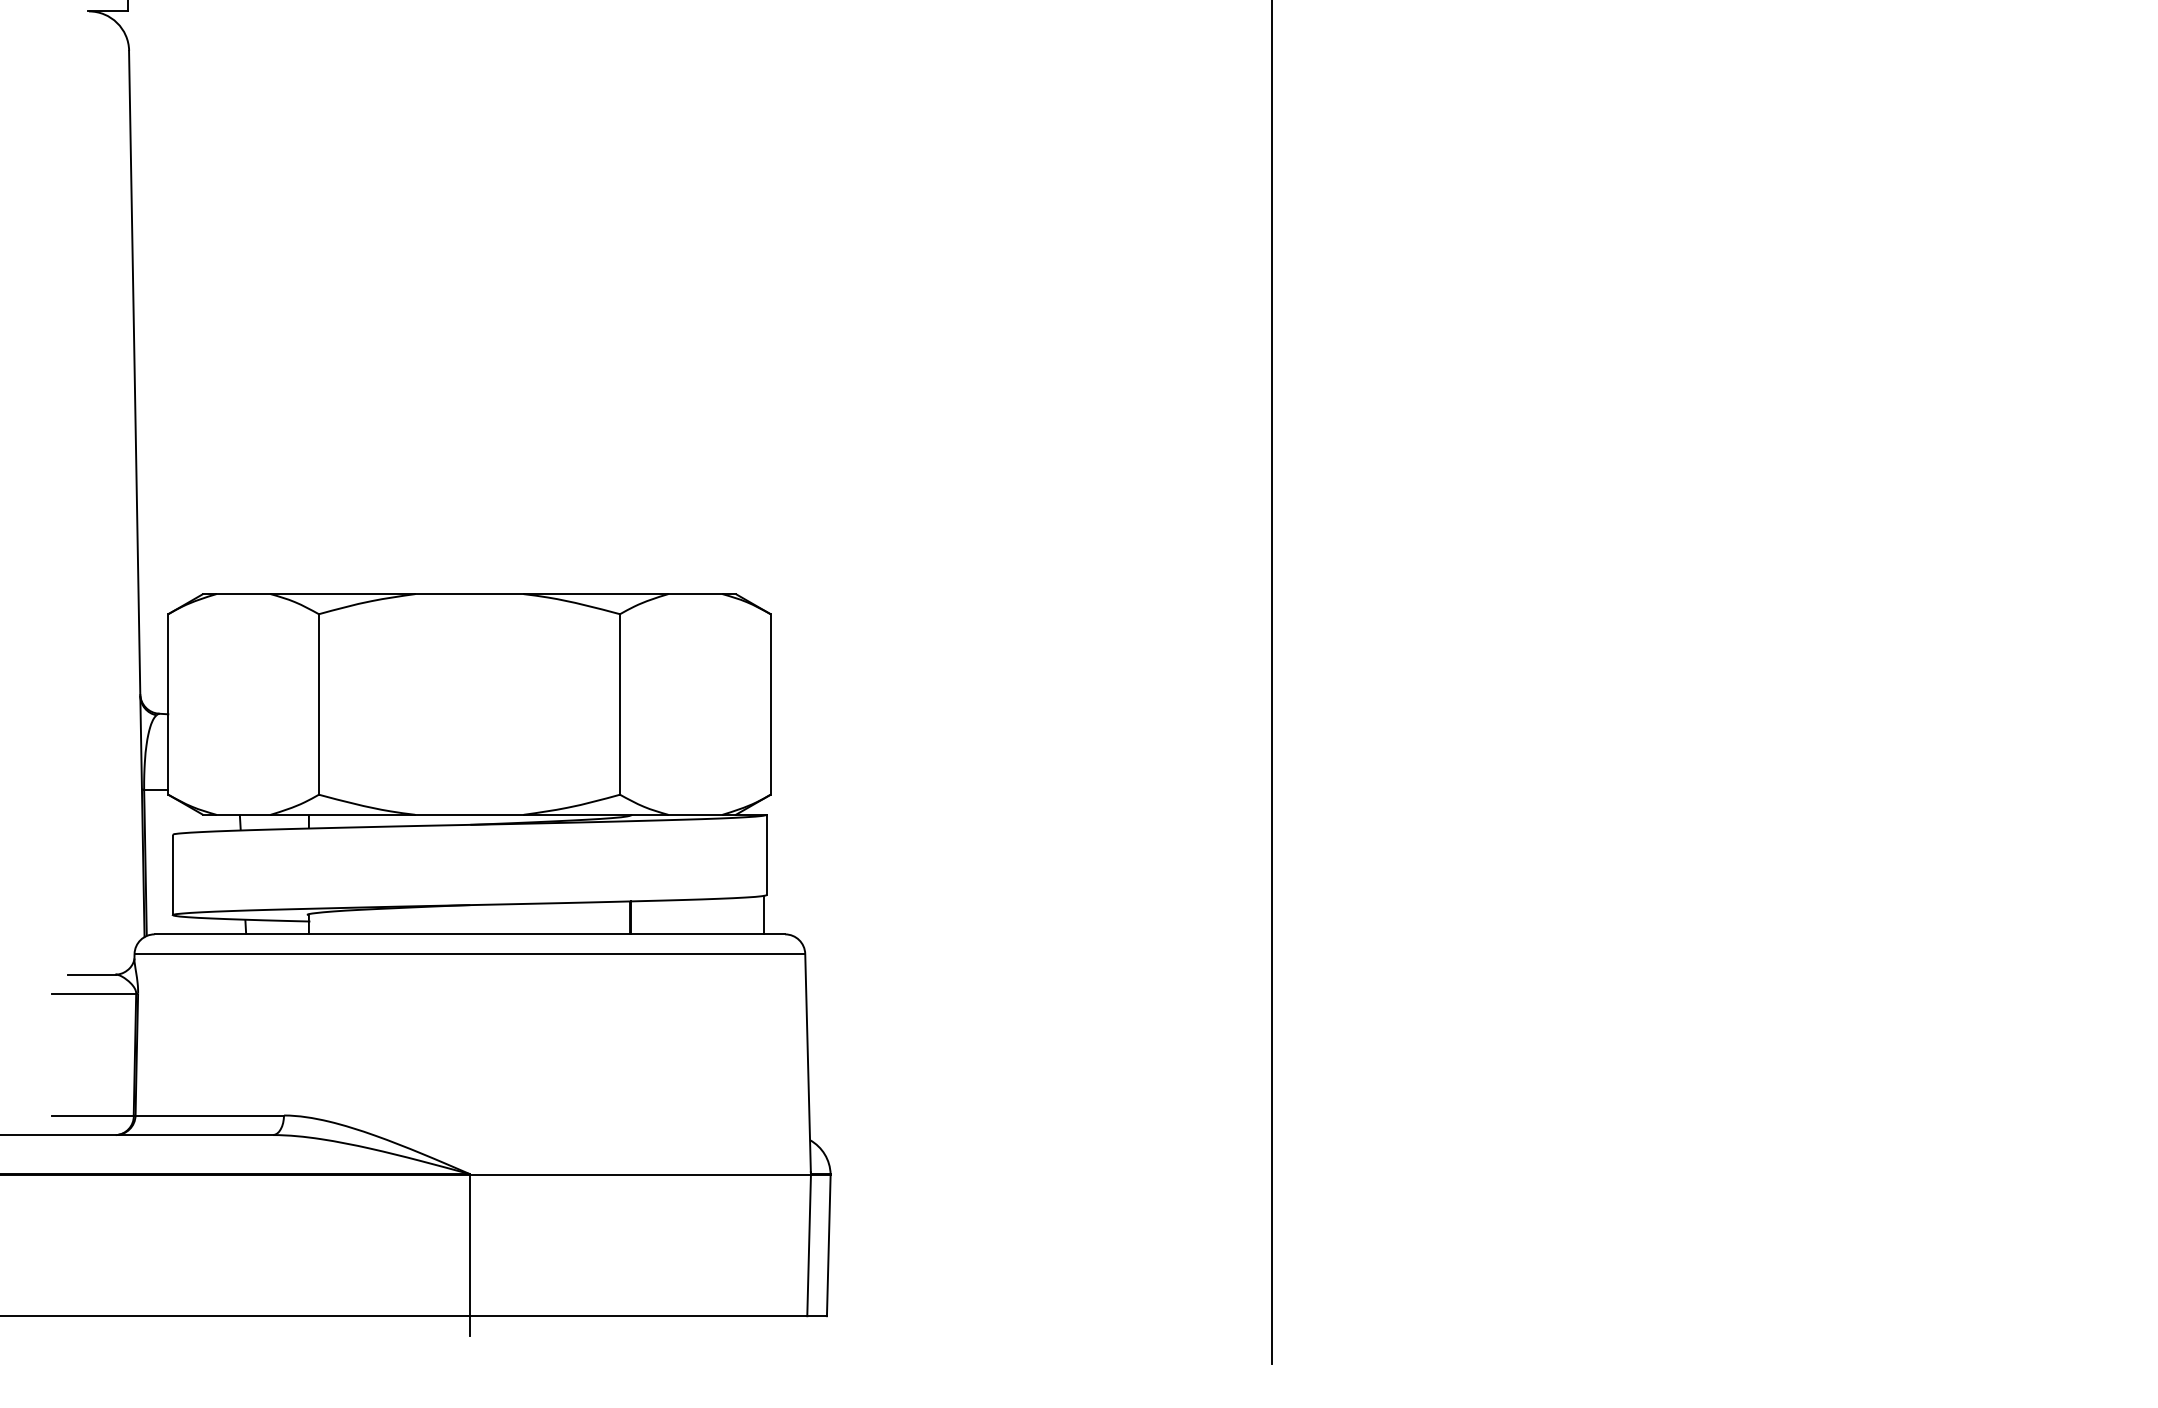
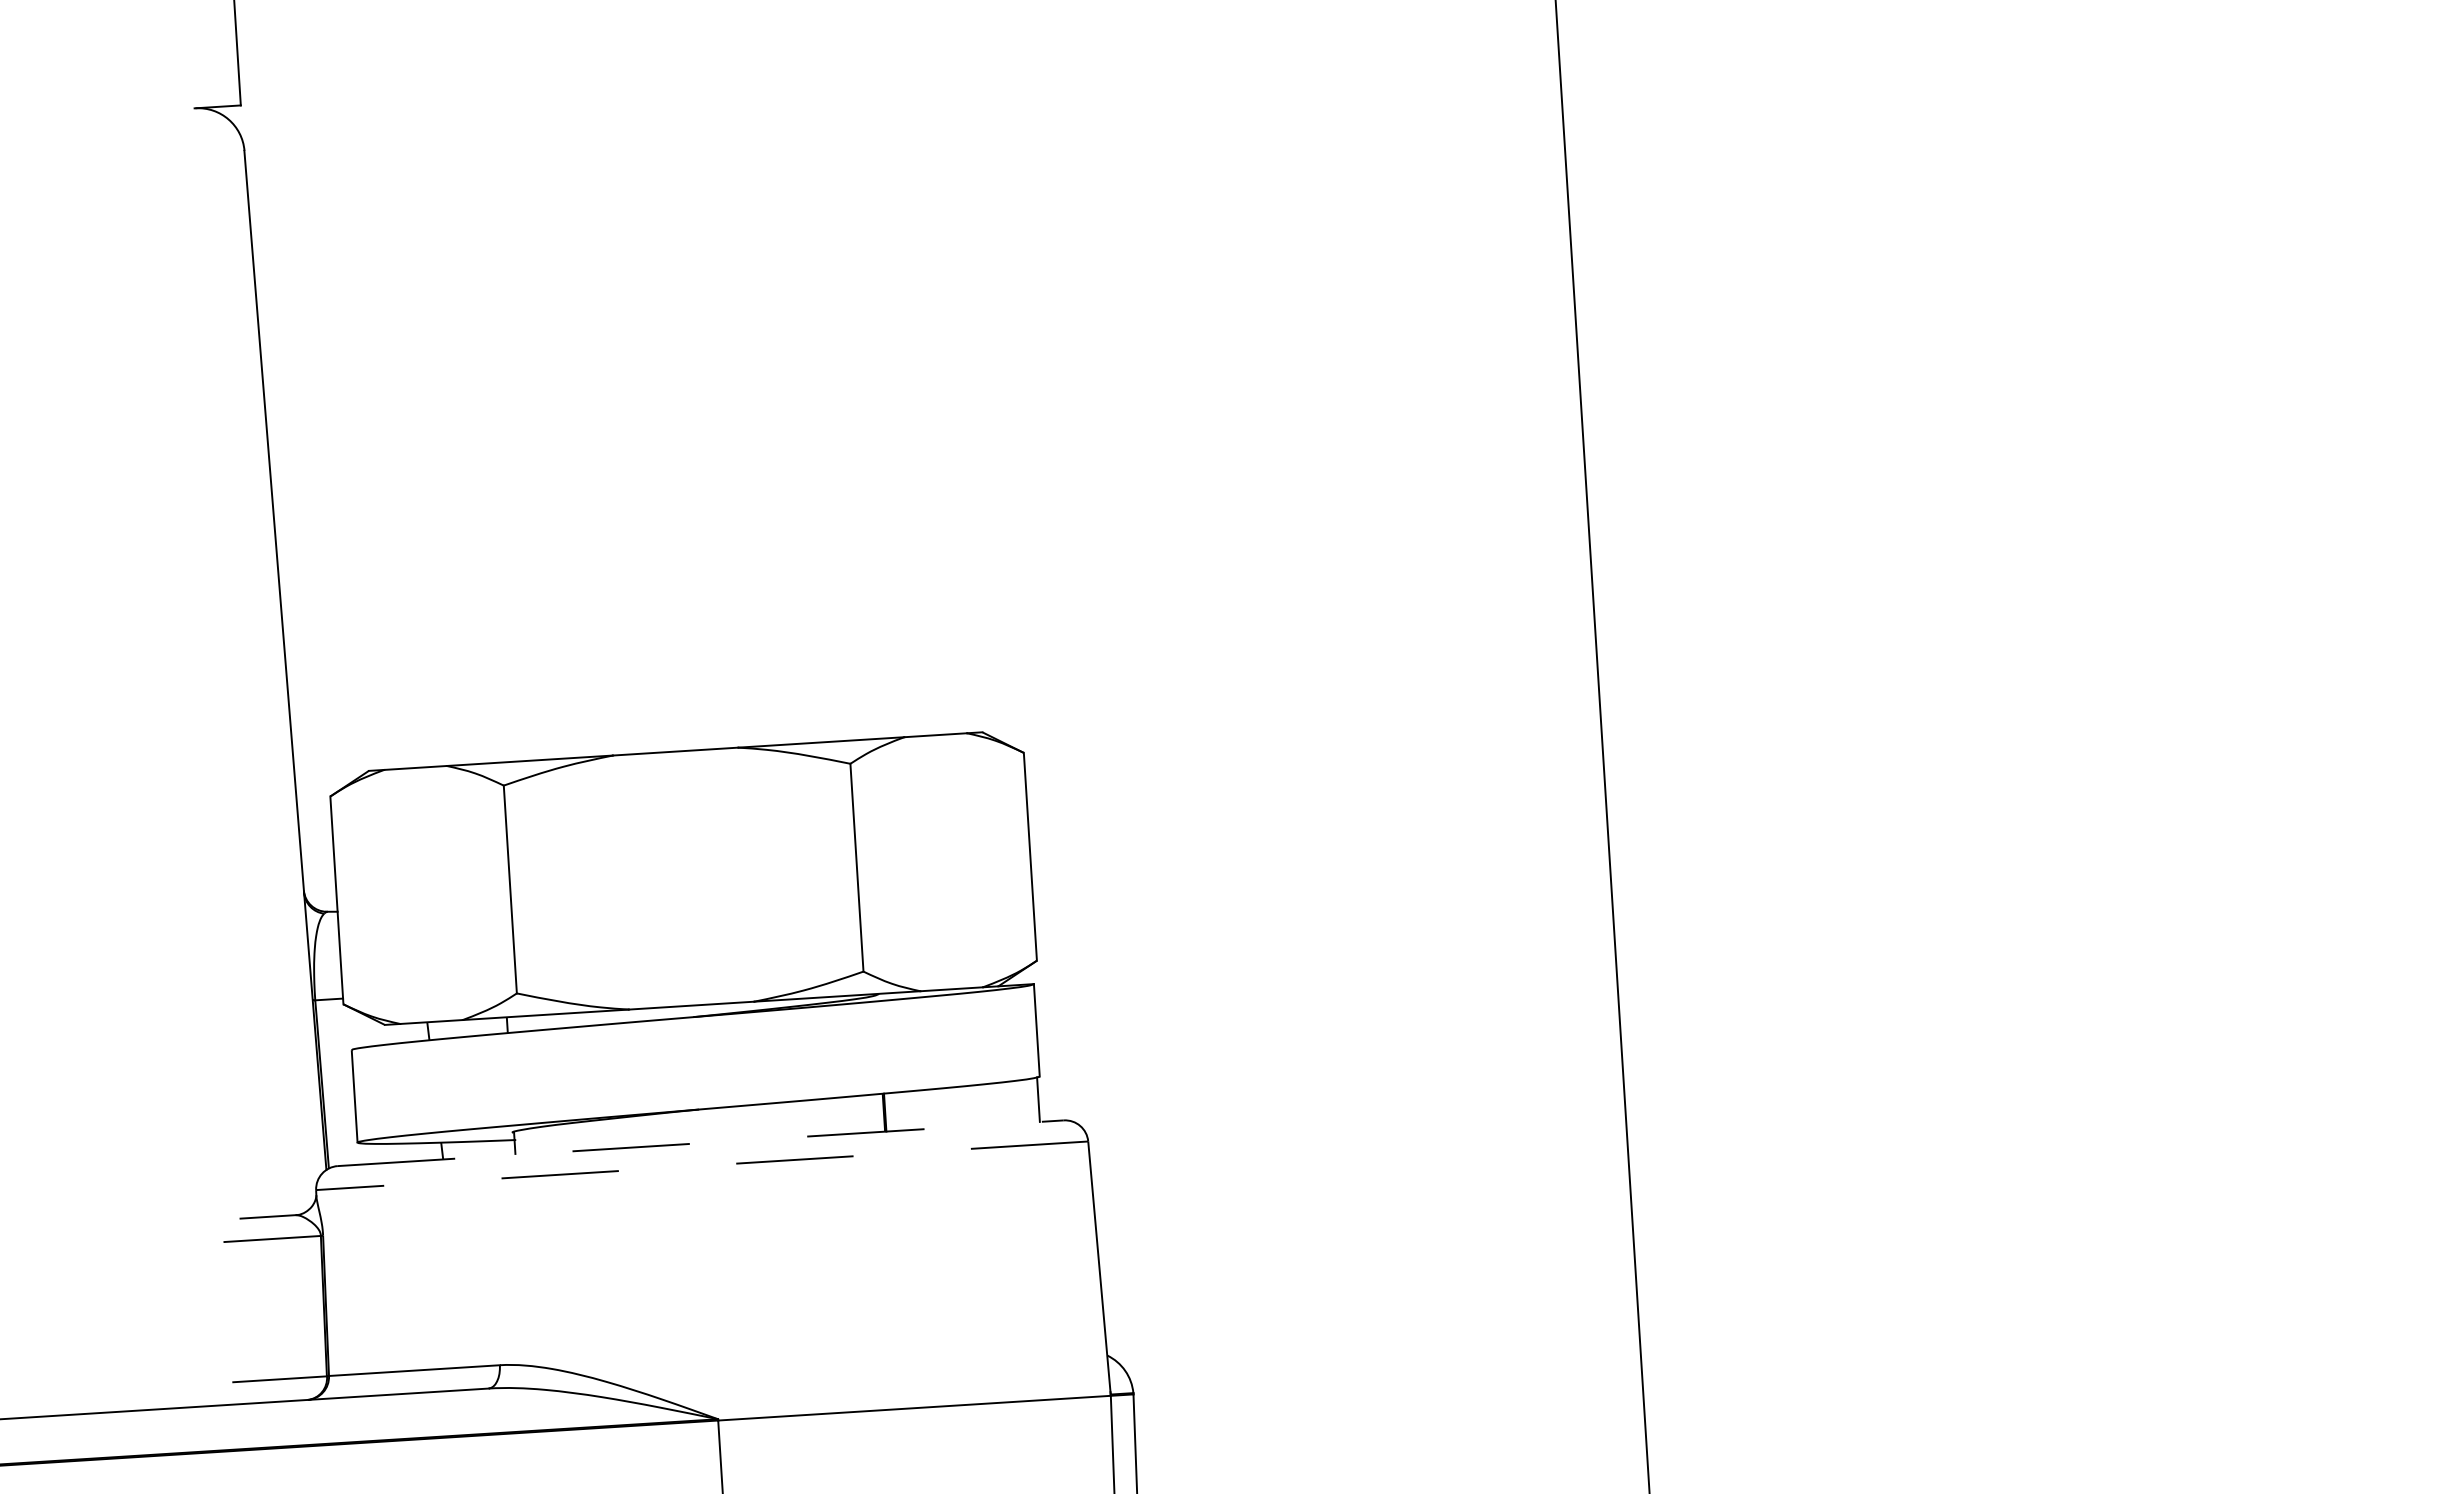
line: (470, 934) -> (701, 1143), solid -> dashed
line: (469, 953) -> (701, 1165), solid -> dashed

